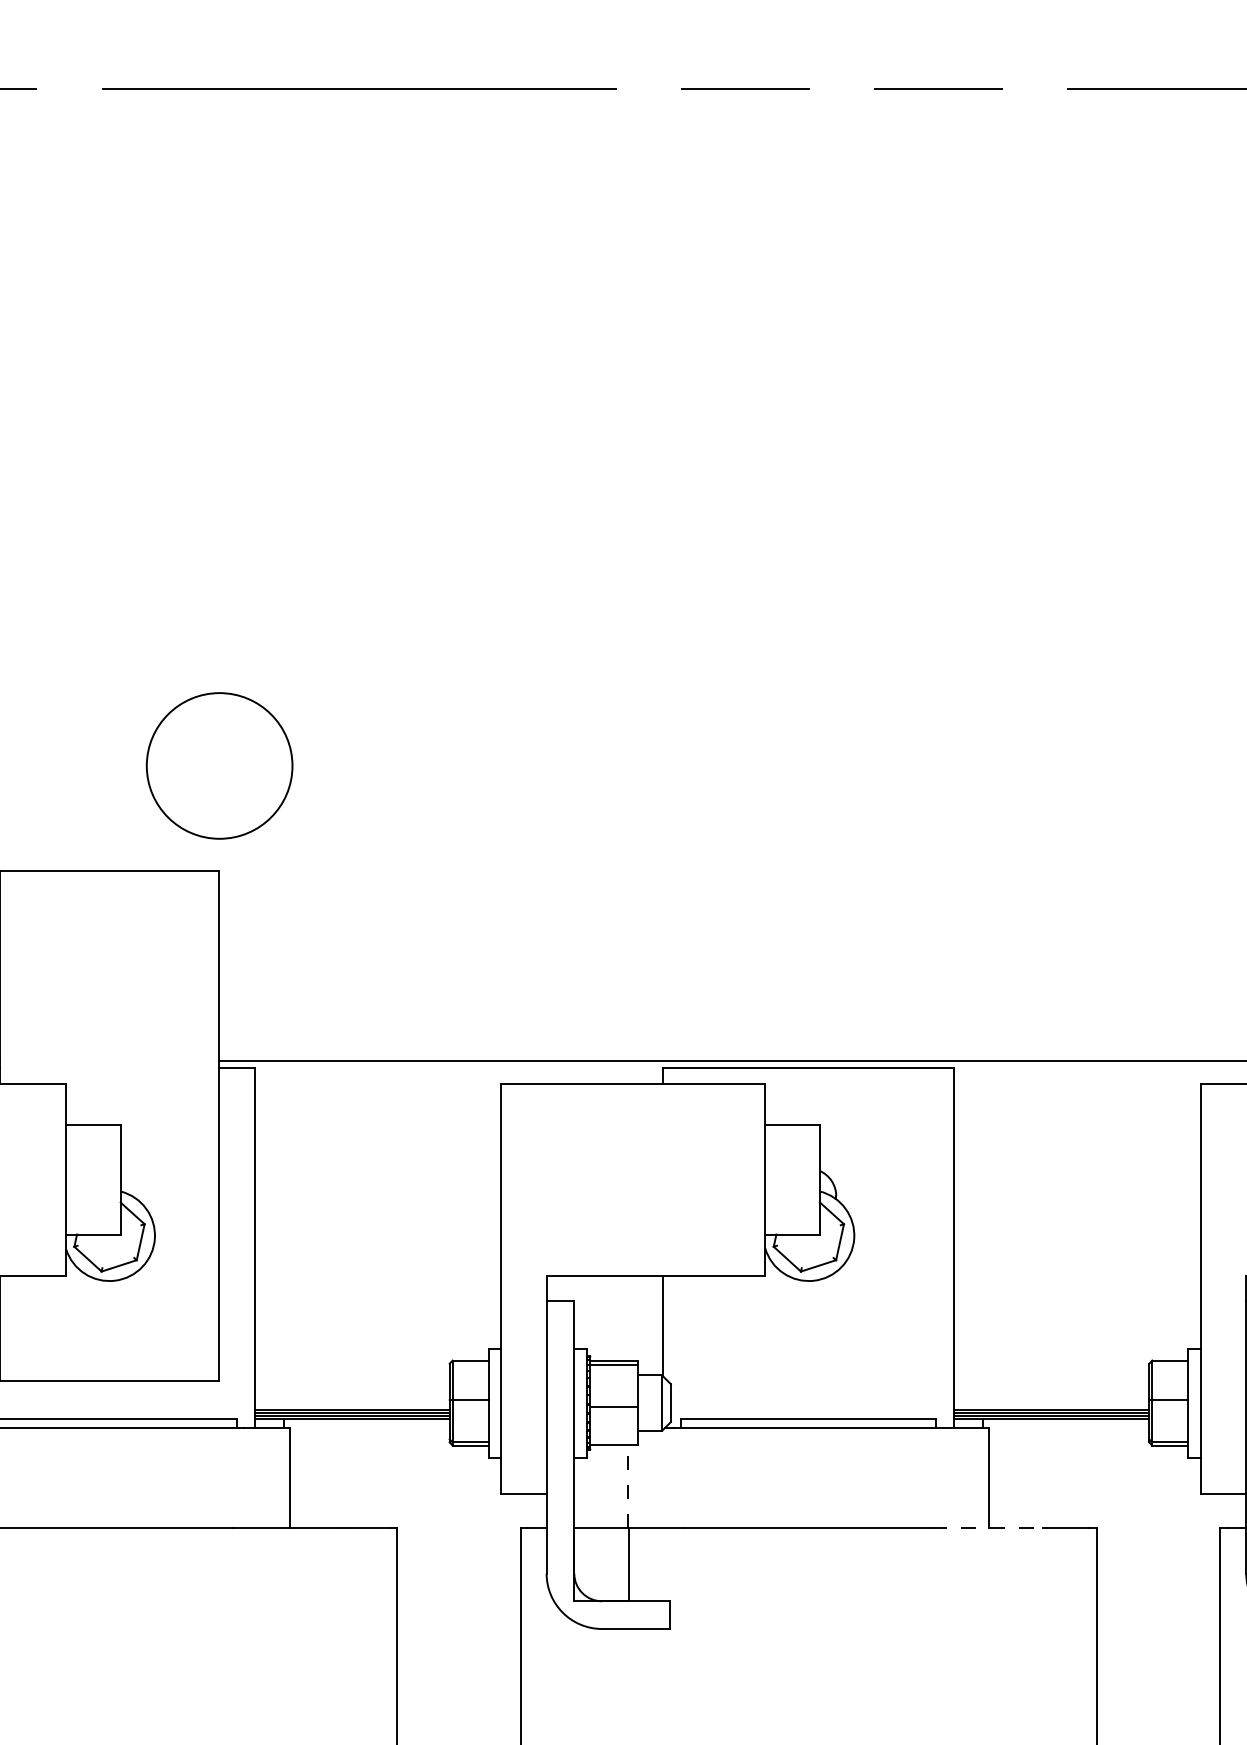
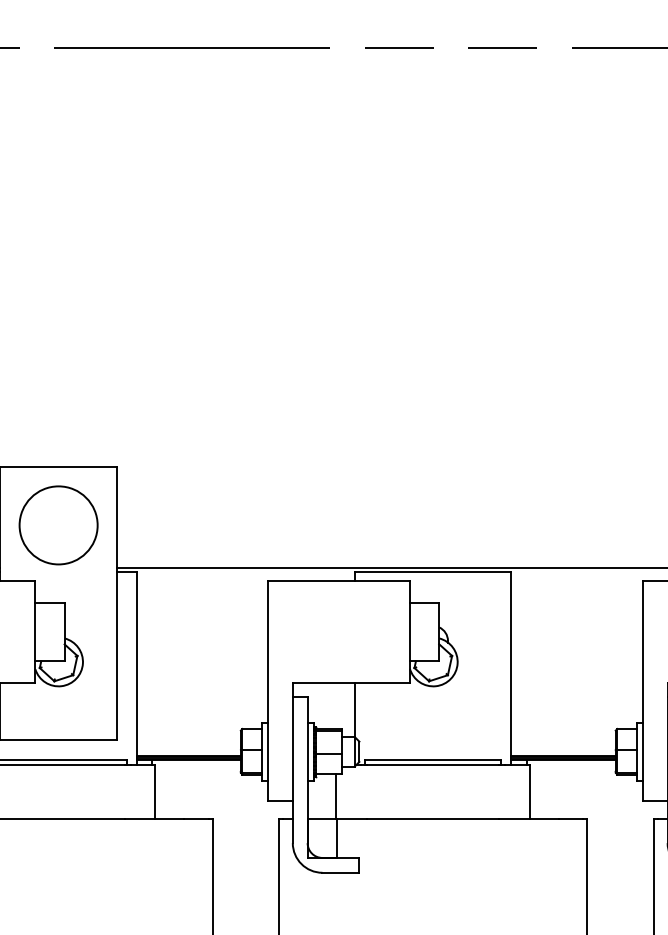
circle: (219, 766) -> (58, 525), moved
line: (628, 1486) -> (336, 796), dashed -> solid
line: (988, 1527) -> (529, 818), dashed -> solid

